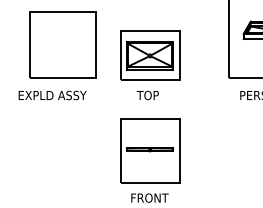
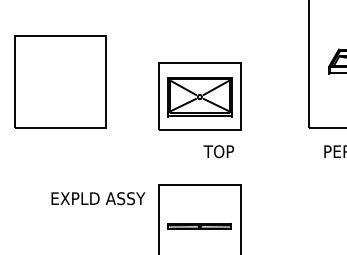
part: (62, 44) -> (59, 81), moved
text: (52, 95) -> (98, 198), moved
text: (147, 95) -> (218, 151), moved

